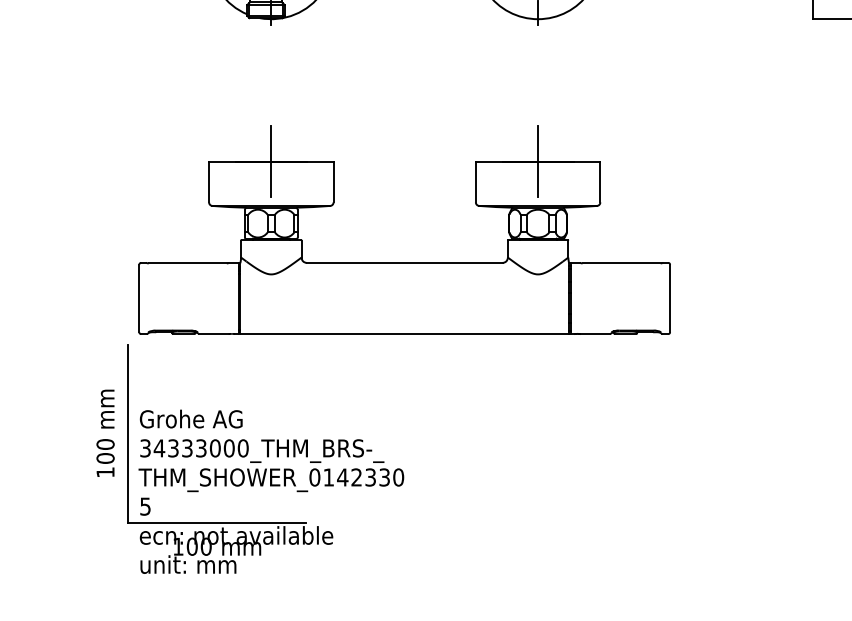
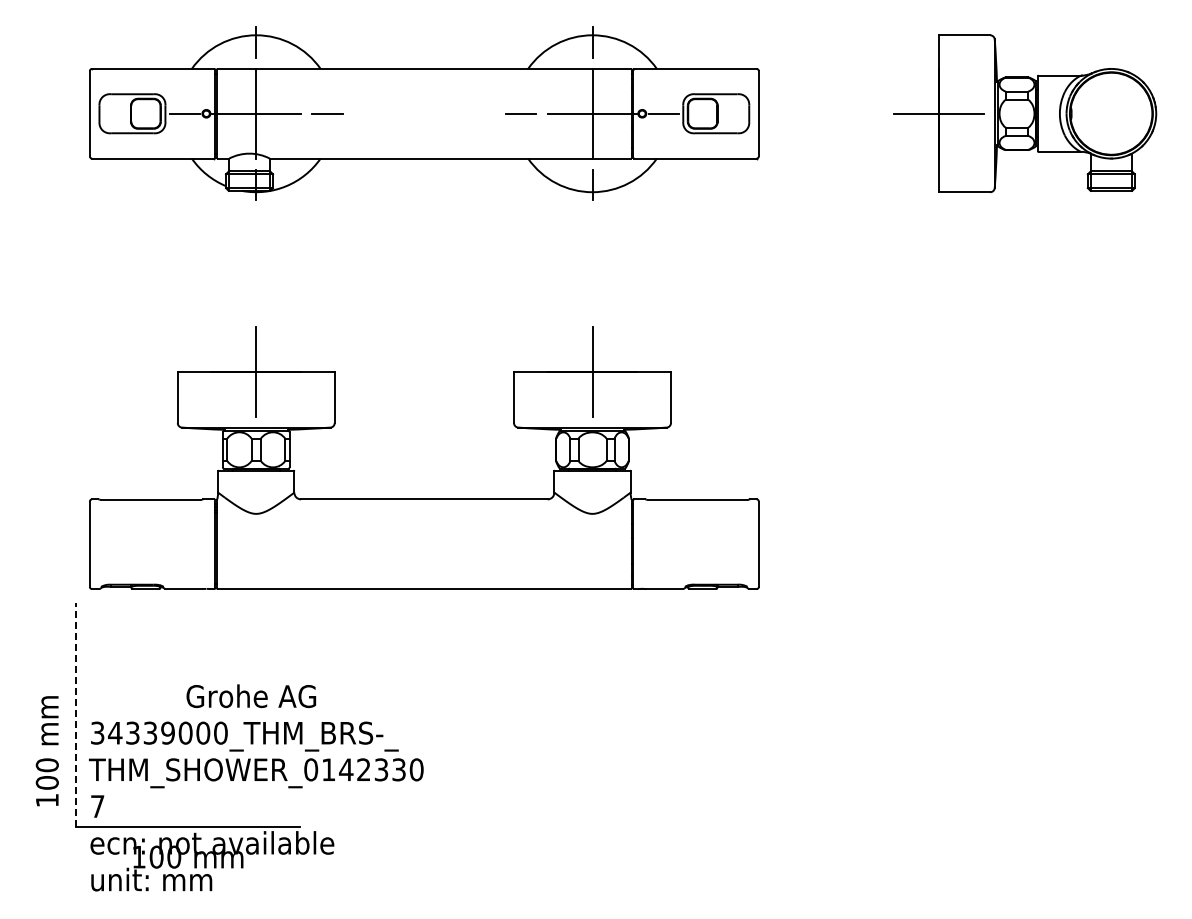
text: (191, 419) -> (251, 696), moved
text: (104, 433) -> (46, 751), moved
line: (127, 433) -> (75, 714), solid -> dashed
text: (200, 447) -> (167, 732), 34333000_THM_BRS-_ -> 34339000_THM_BRS-_
text: (145, 506) -> (97, 806), 5 -> 7

